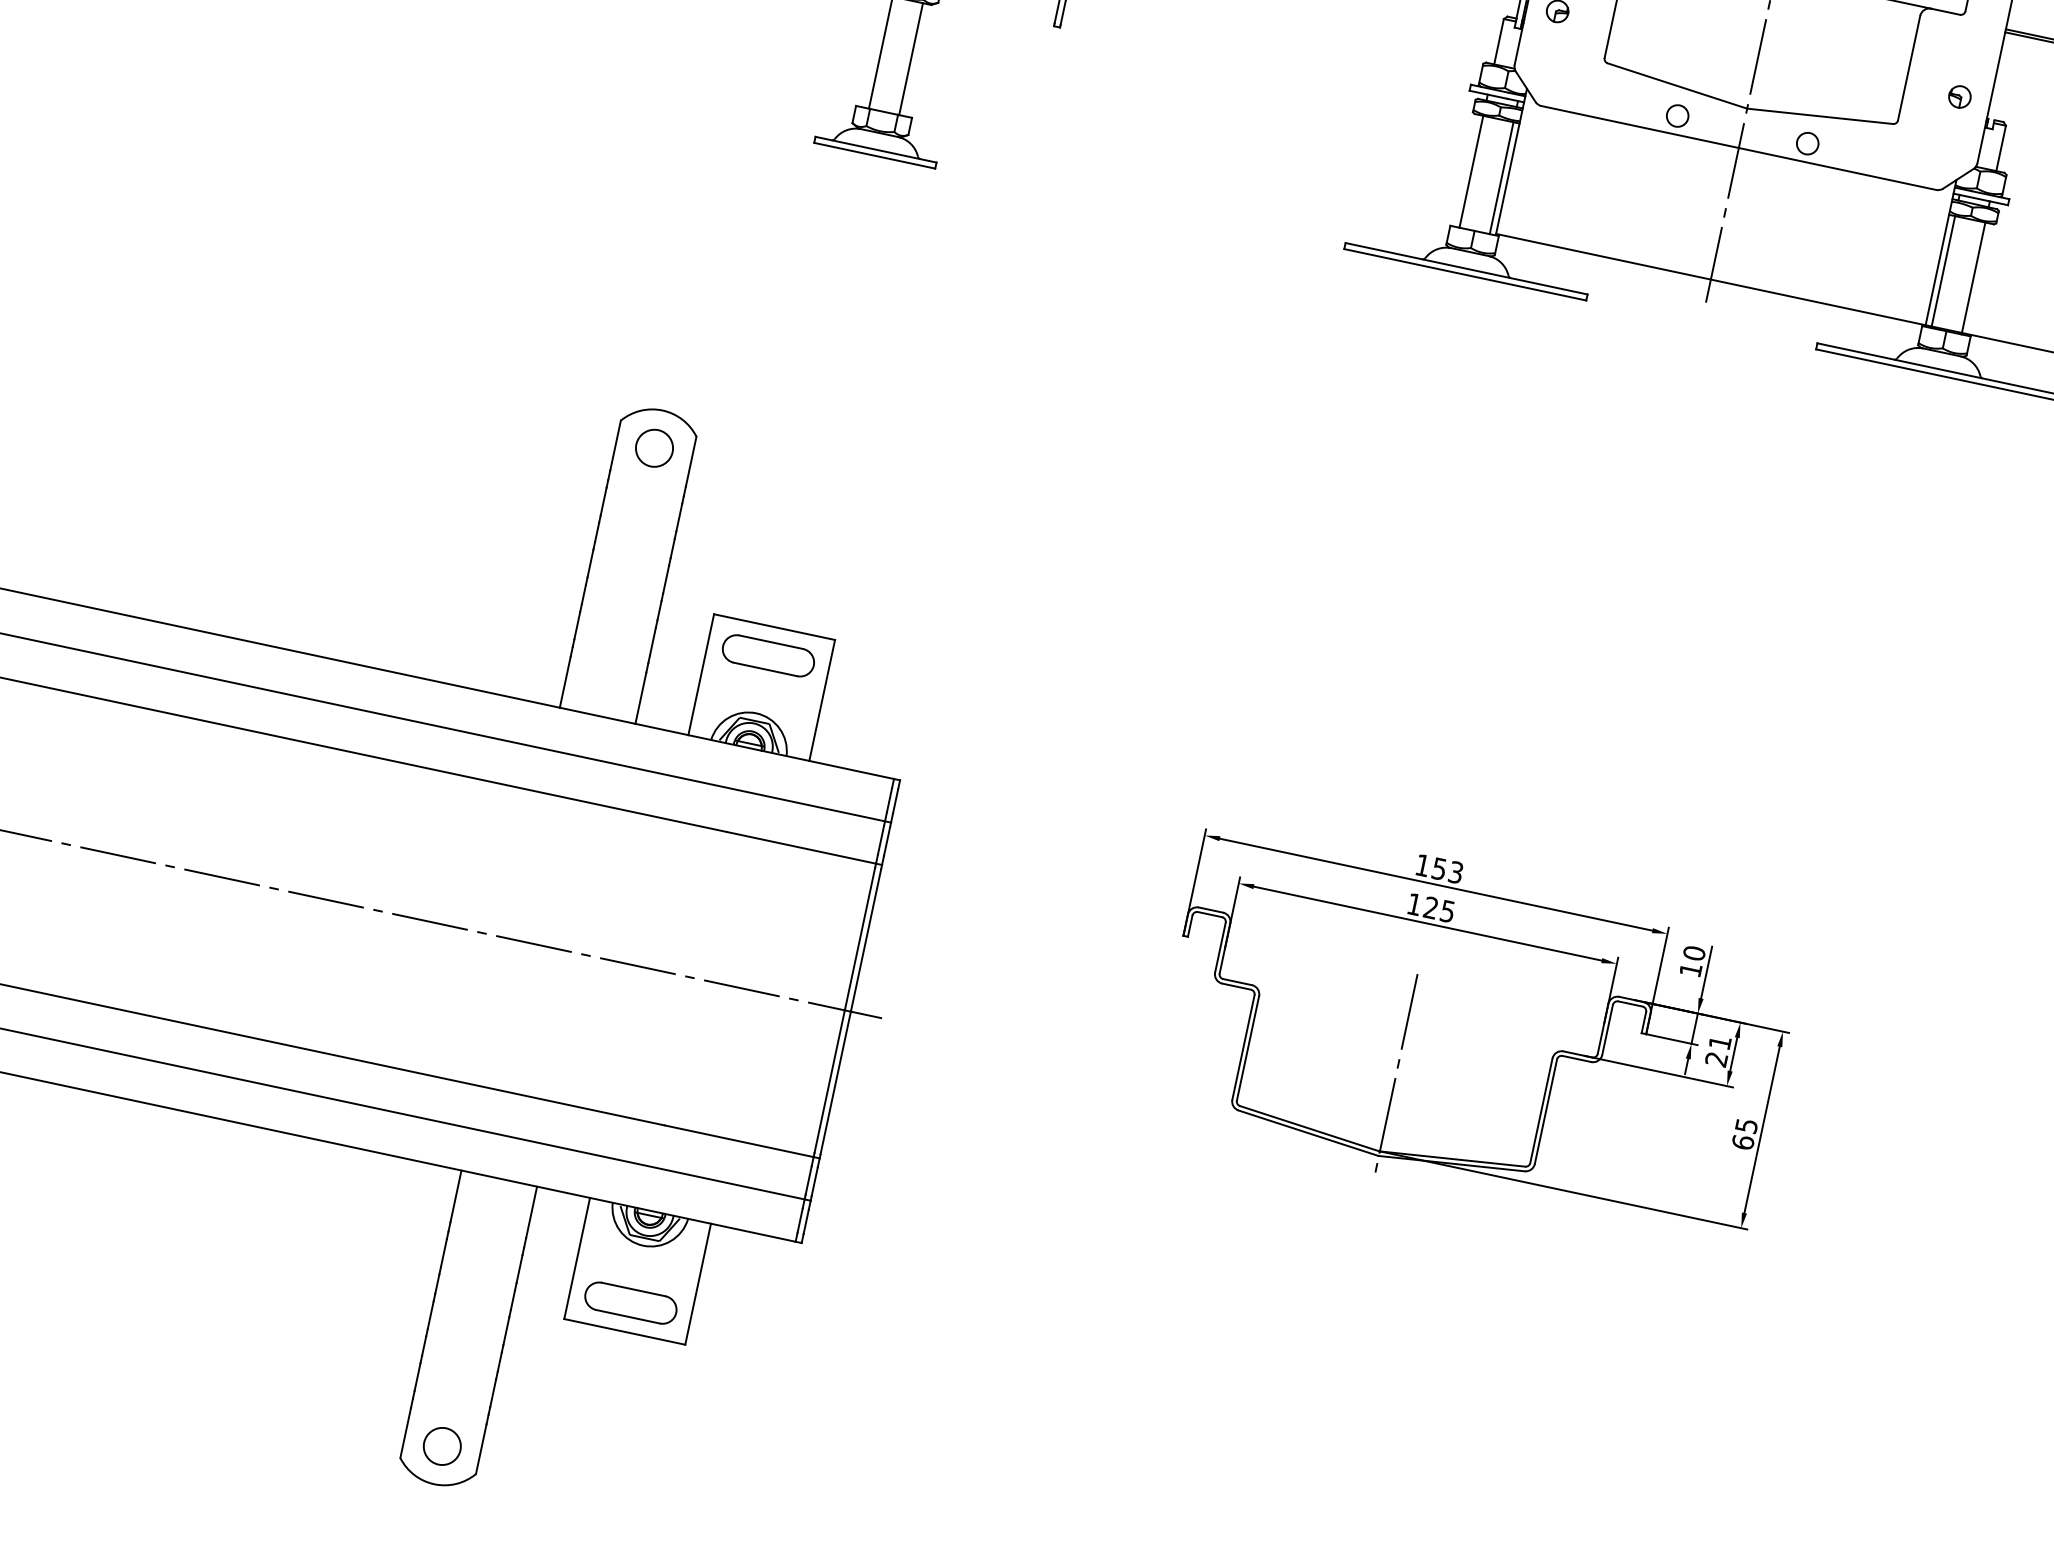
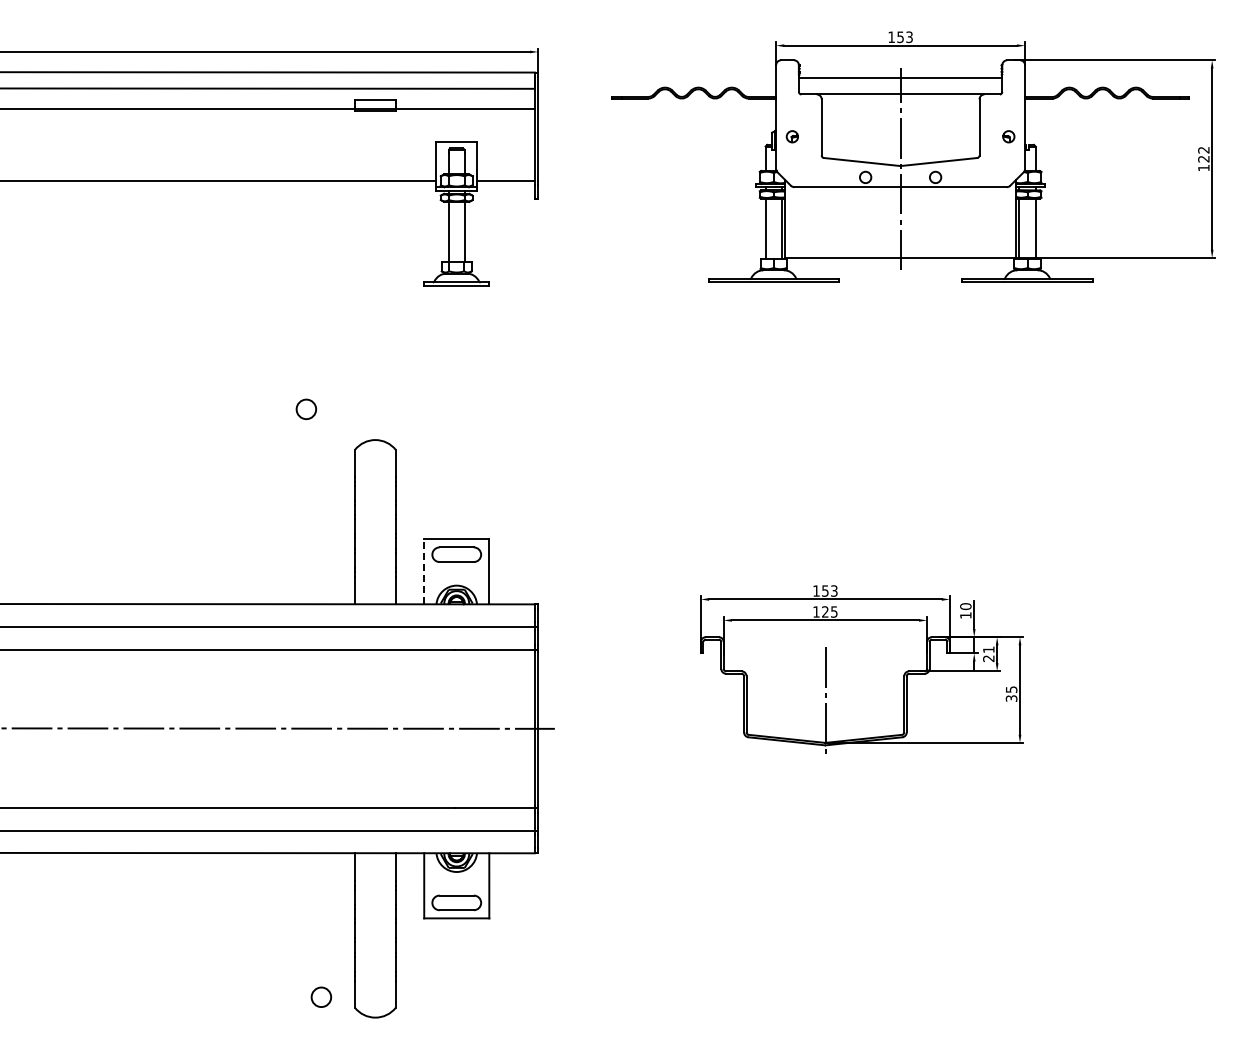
circle: (655, 446) -> (306, 408), moved
line: (701, 674) -> (424, 571), solid -> dashed
text: (1742, 1142) -> (1011, 698), 65 -> 35
circle: (442, 1445) -> (321, 996), moved

